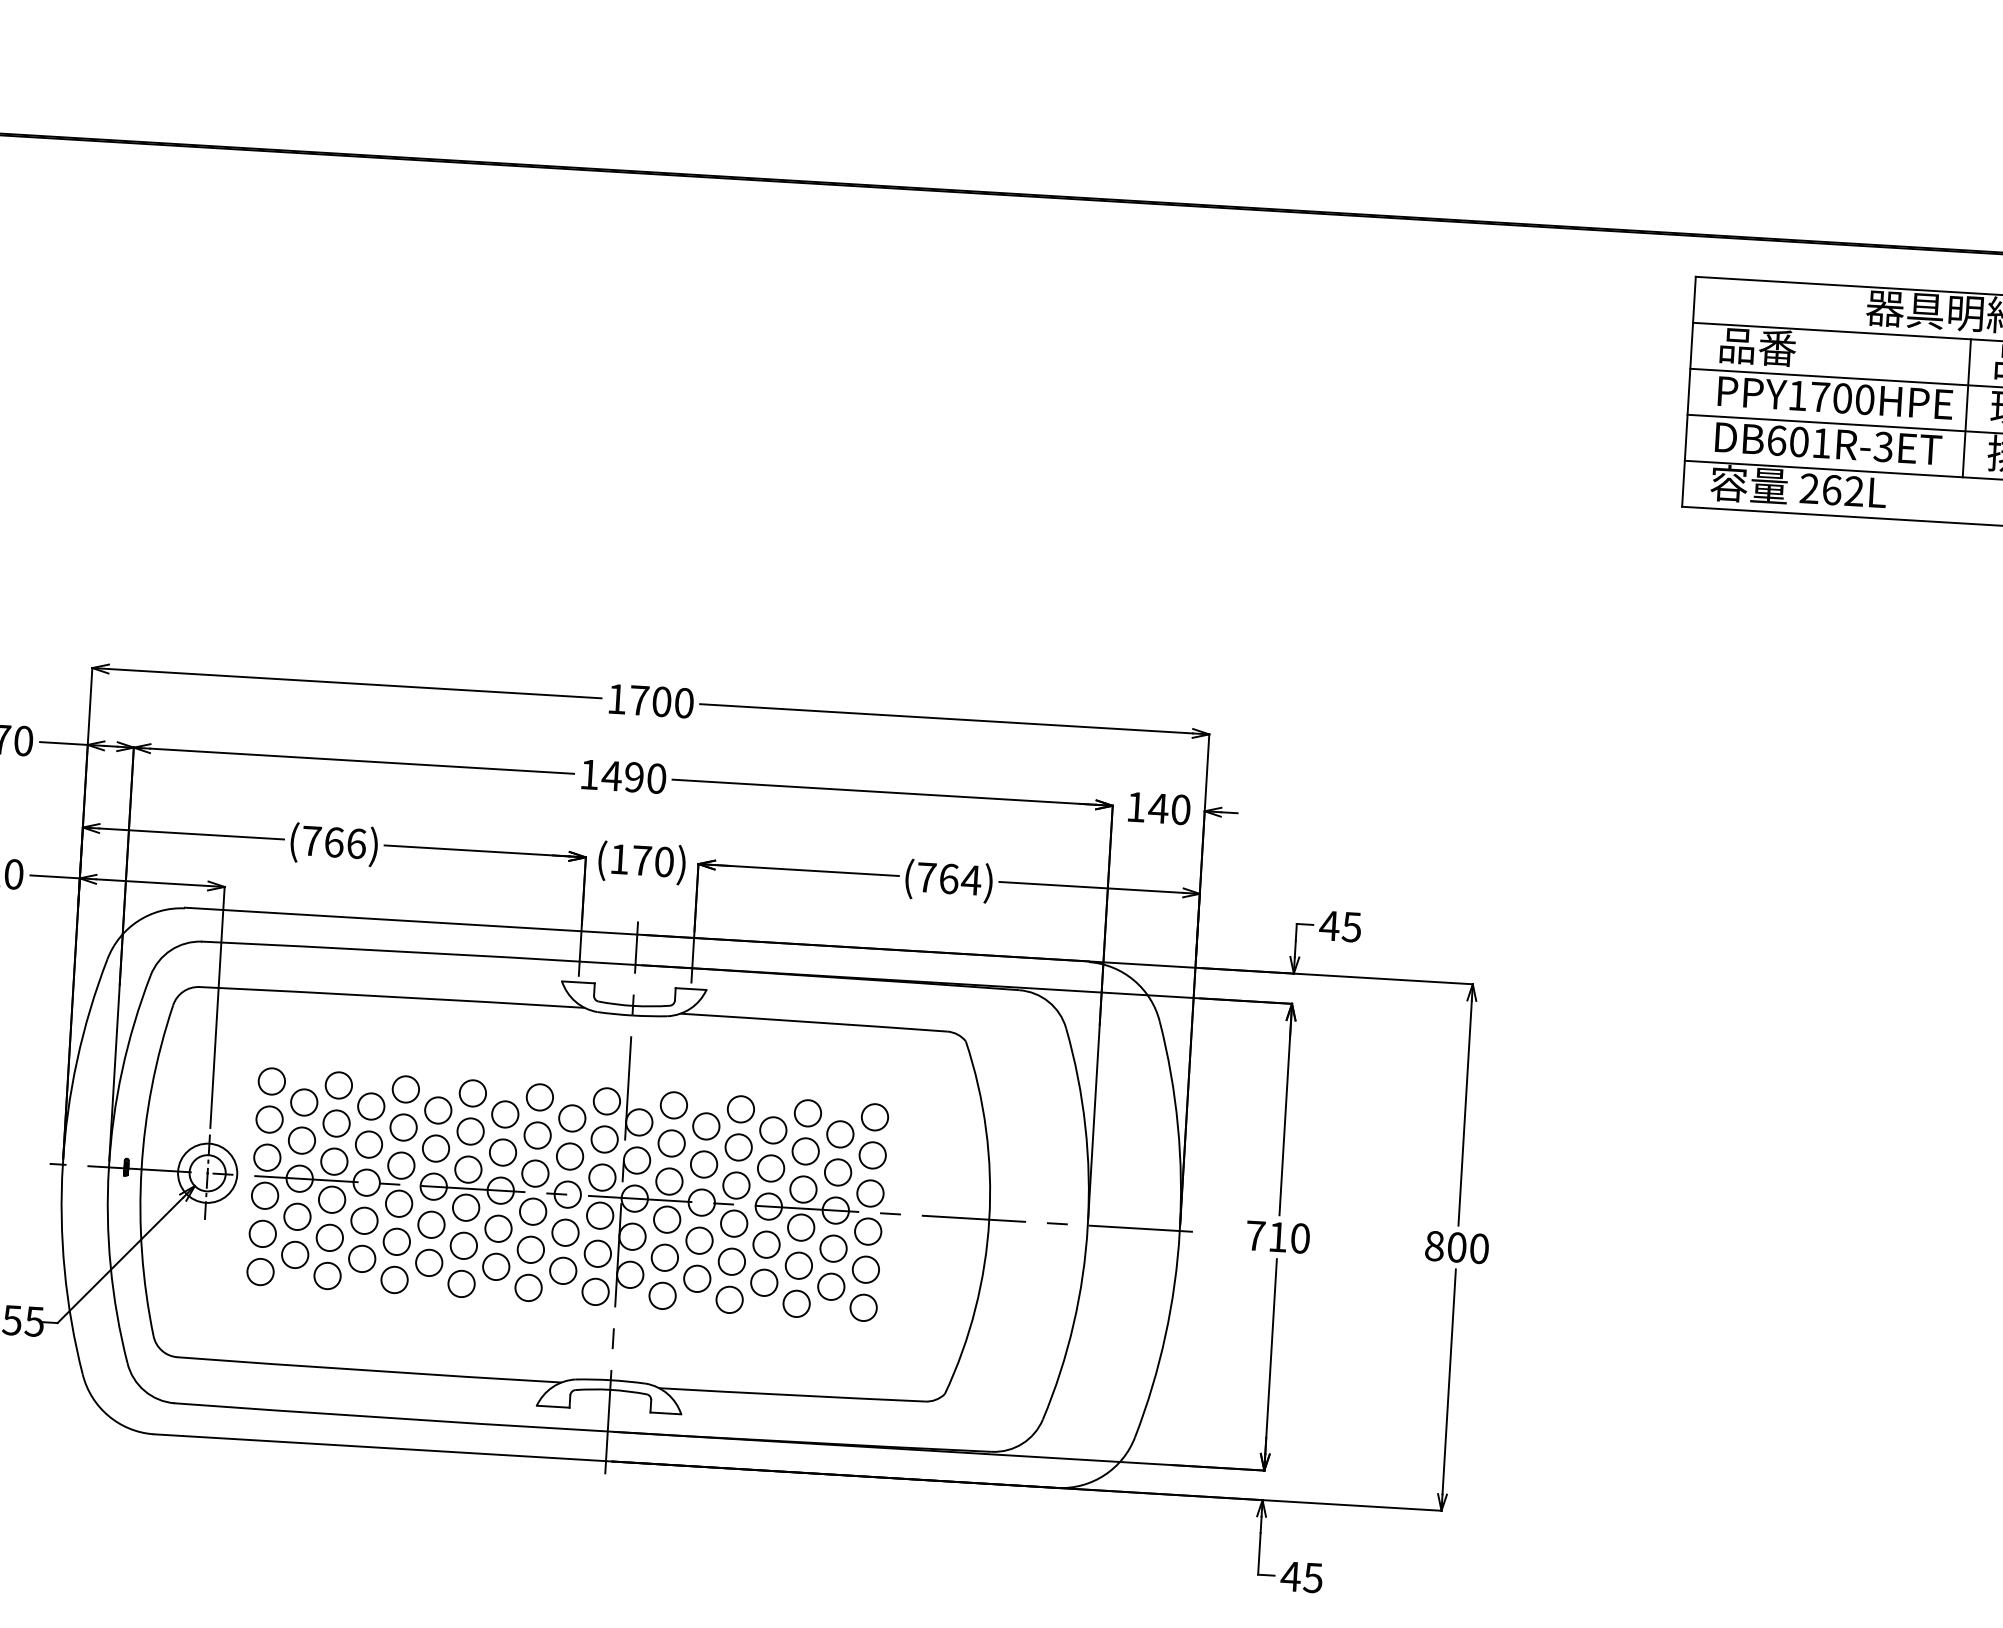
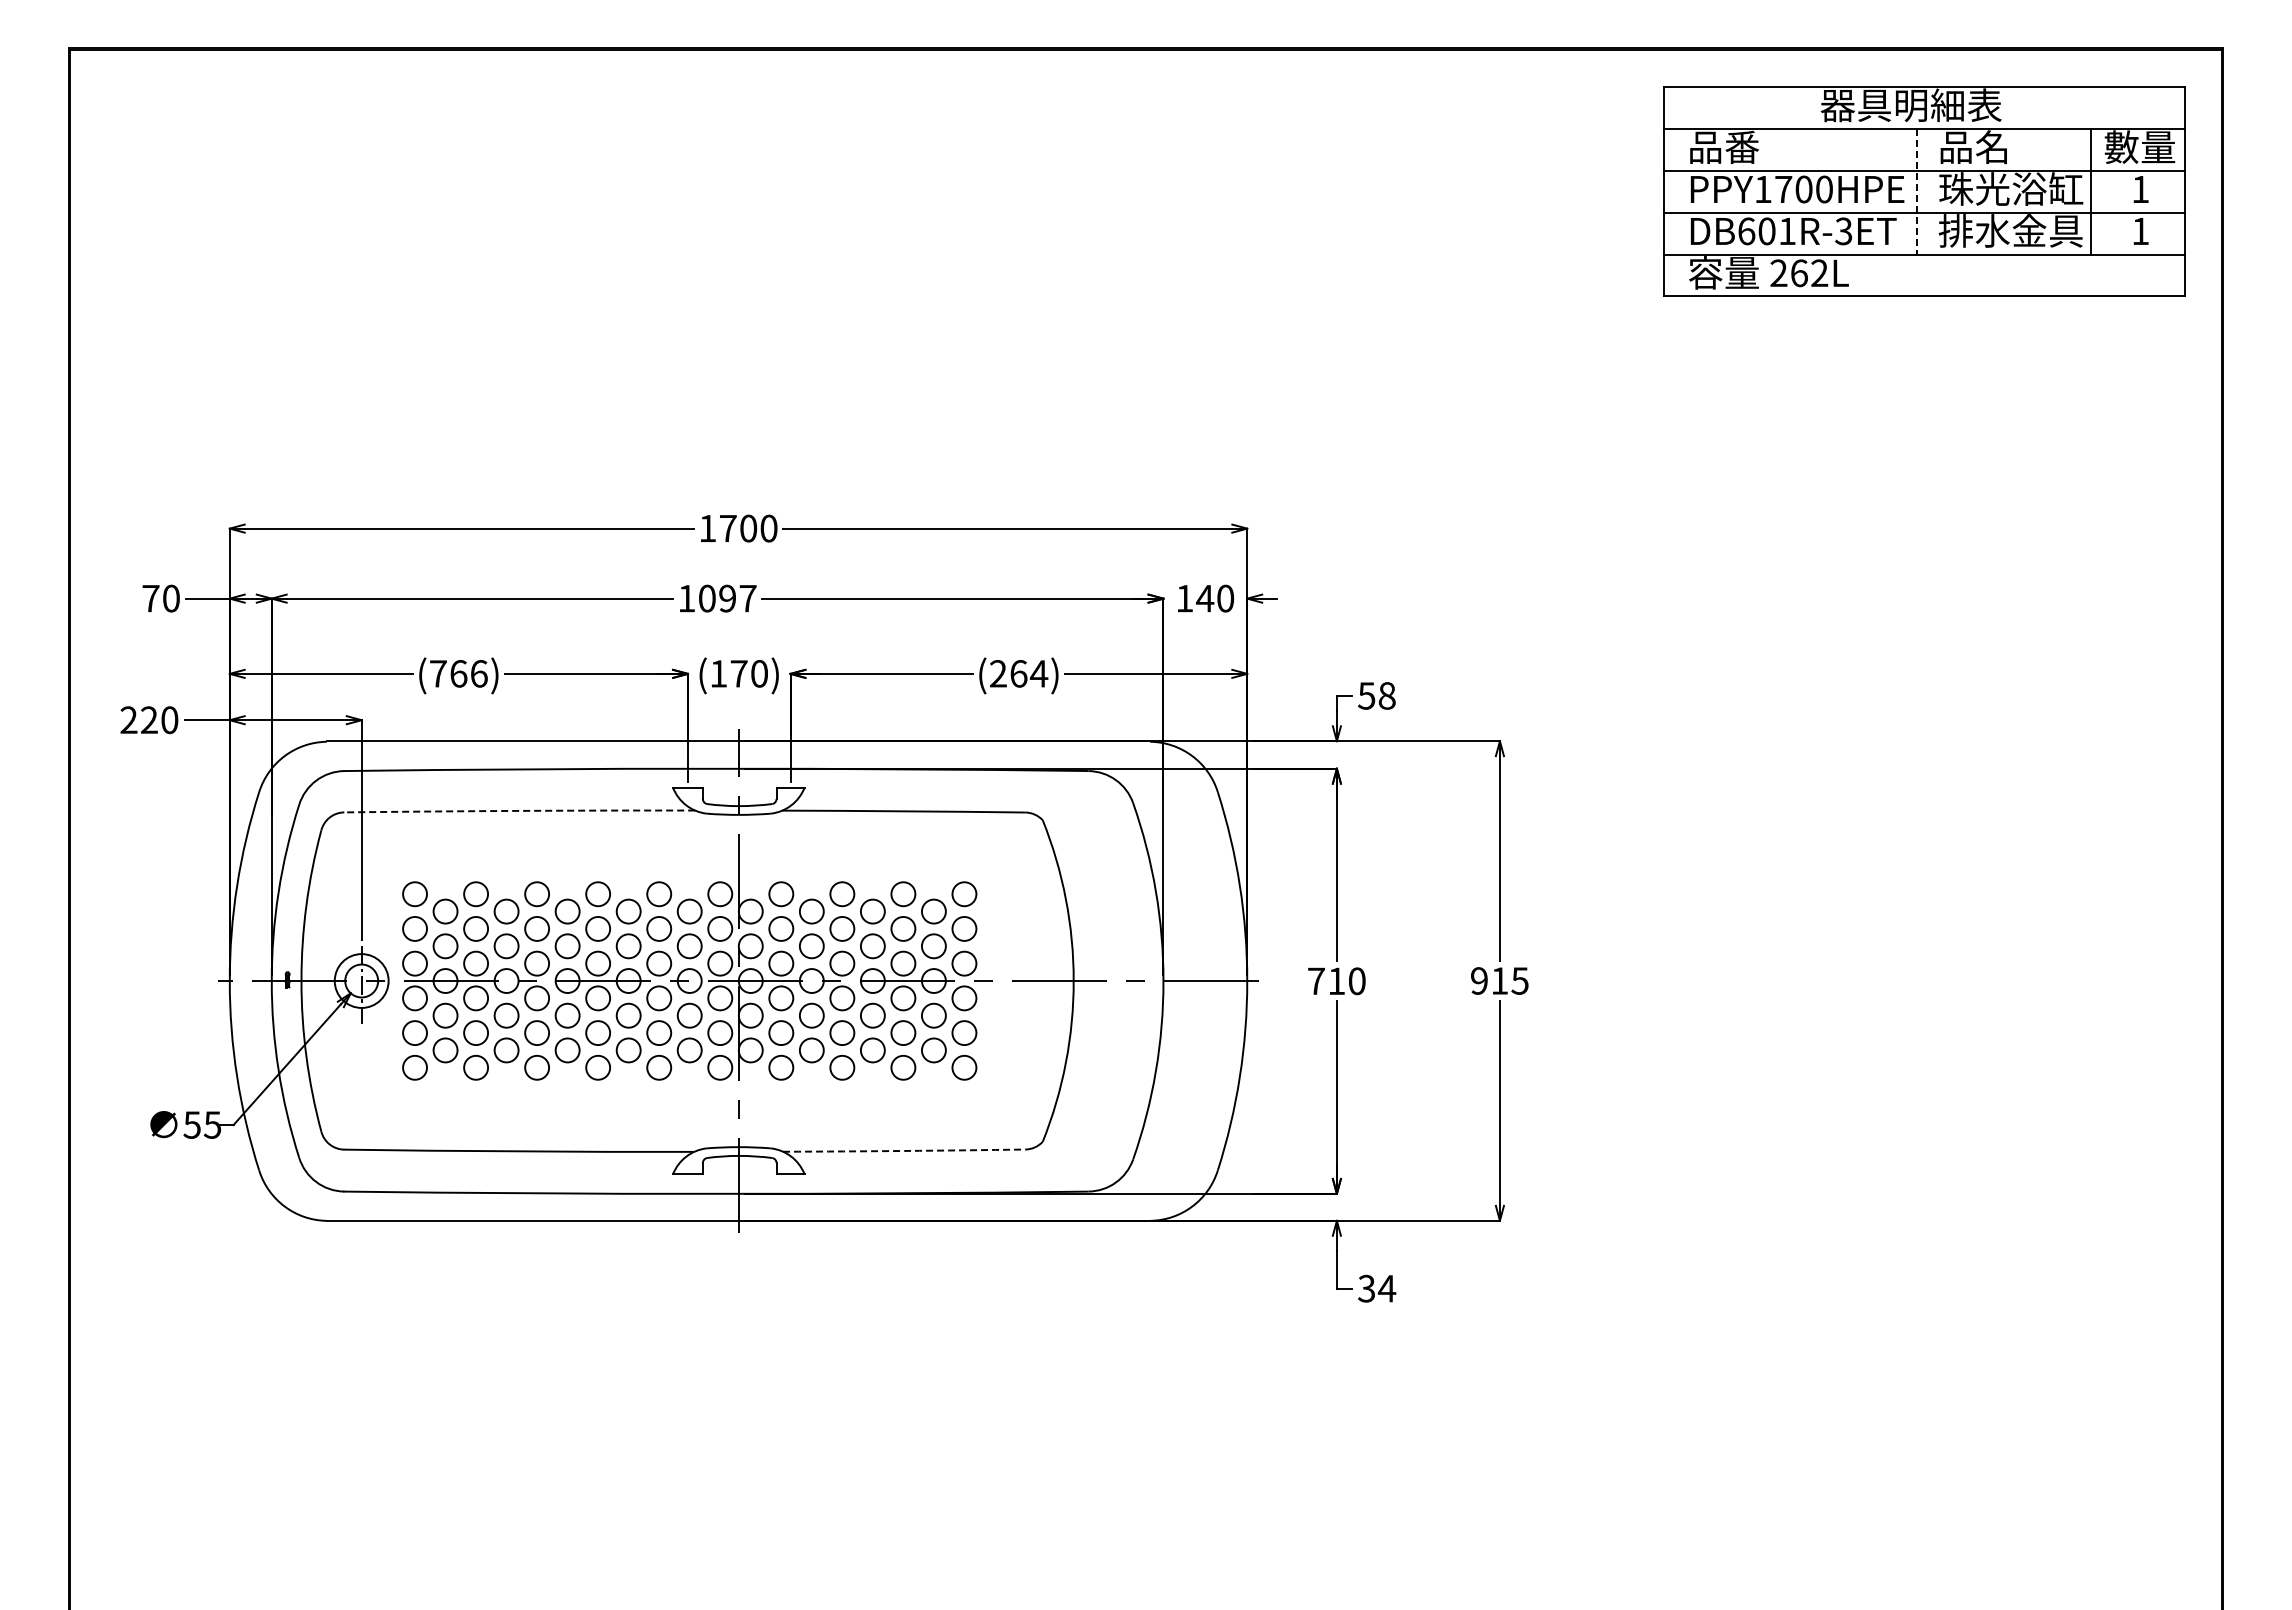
line: (1967, 408) -> (1917, 191), solid -> dashed
text: (634, 777) -> (727, 598), 1490 -> 1097
text: (926, 877) -> (998, 673), (764) -> (264)
text: (1340, 926) -> (1376, 695), 45 -> 58
arc: (392, 996) -> (519, 810), solid -> dashed
text: (1456, 1246) -> (1499, 980), 800 -> 915
arc: (792, 1394) -> (904, 1150), solid -> dashed
text: (1301, 1577) -> (1376, 1288), 45 -> 34

